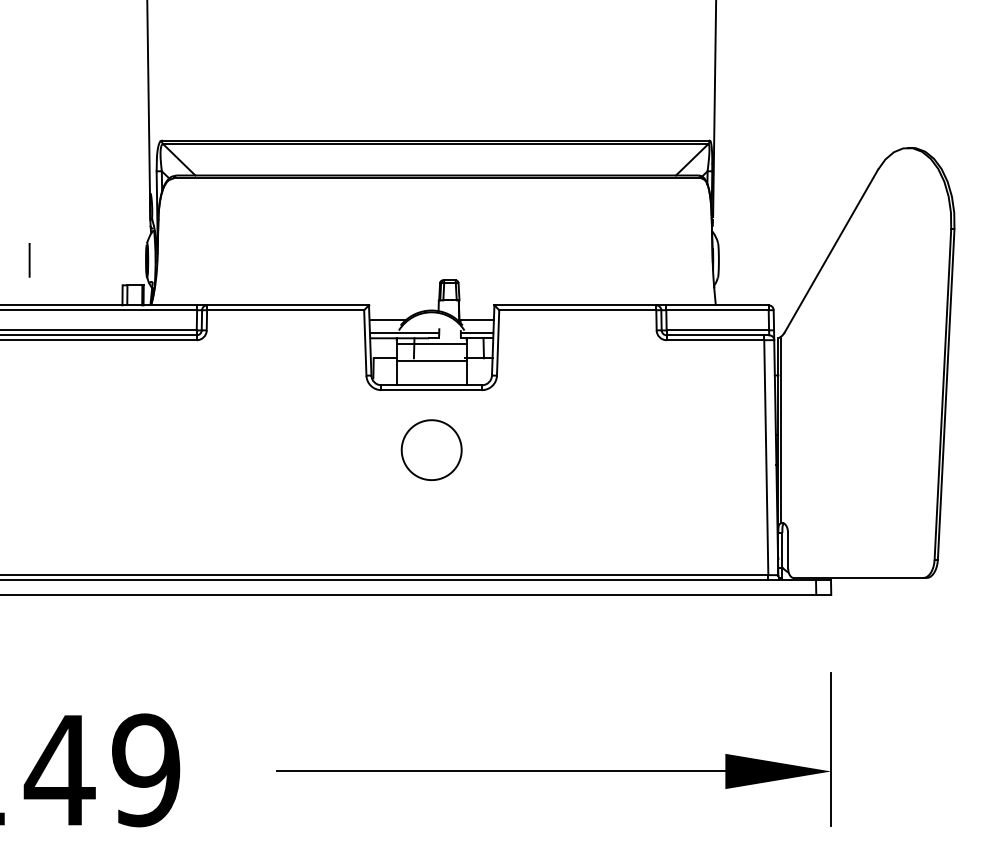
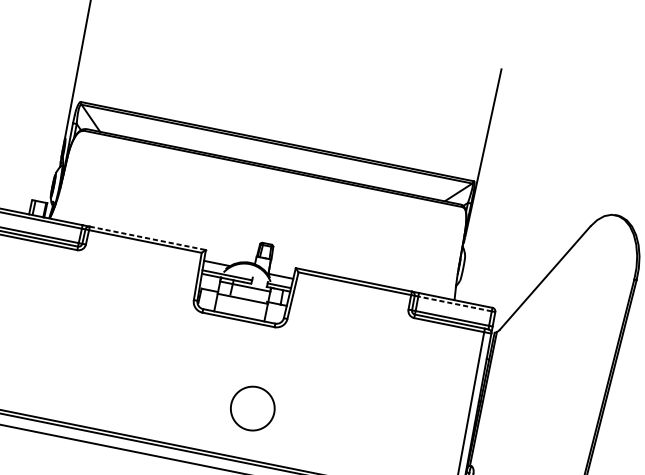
line: (288, 305) -> (148, 238), solid -> dashed
line: (717, 310) -> (454, 304), solid -> dashed
part: (431, 449) -> (252, 408), moved

